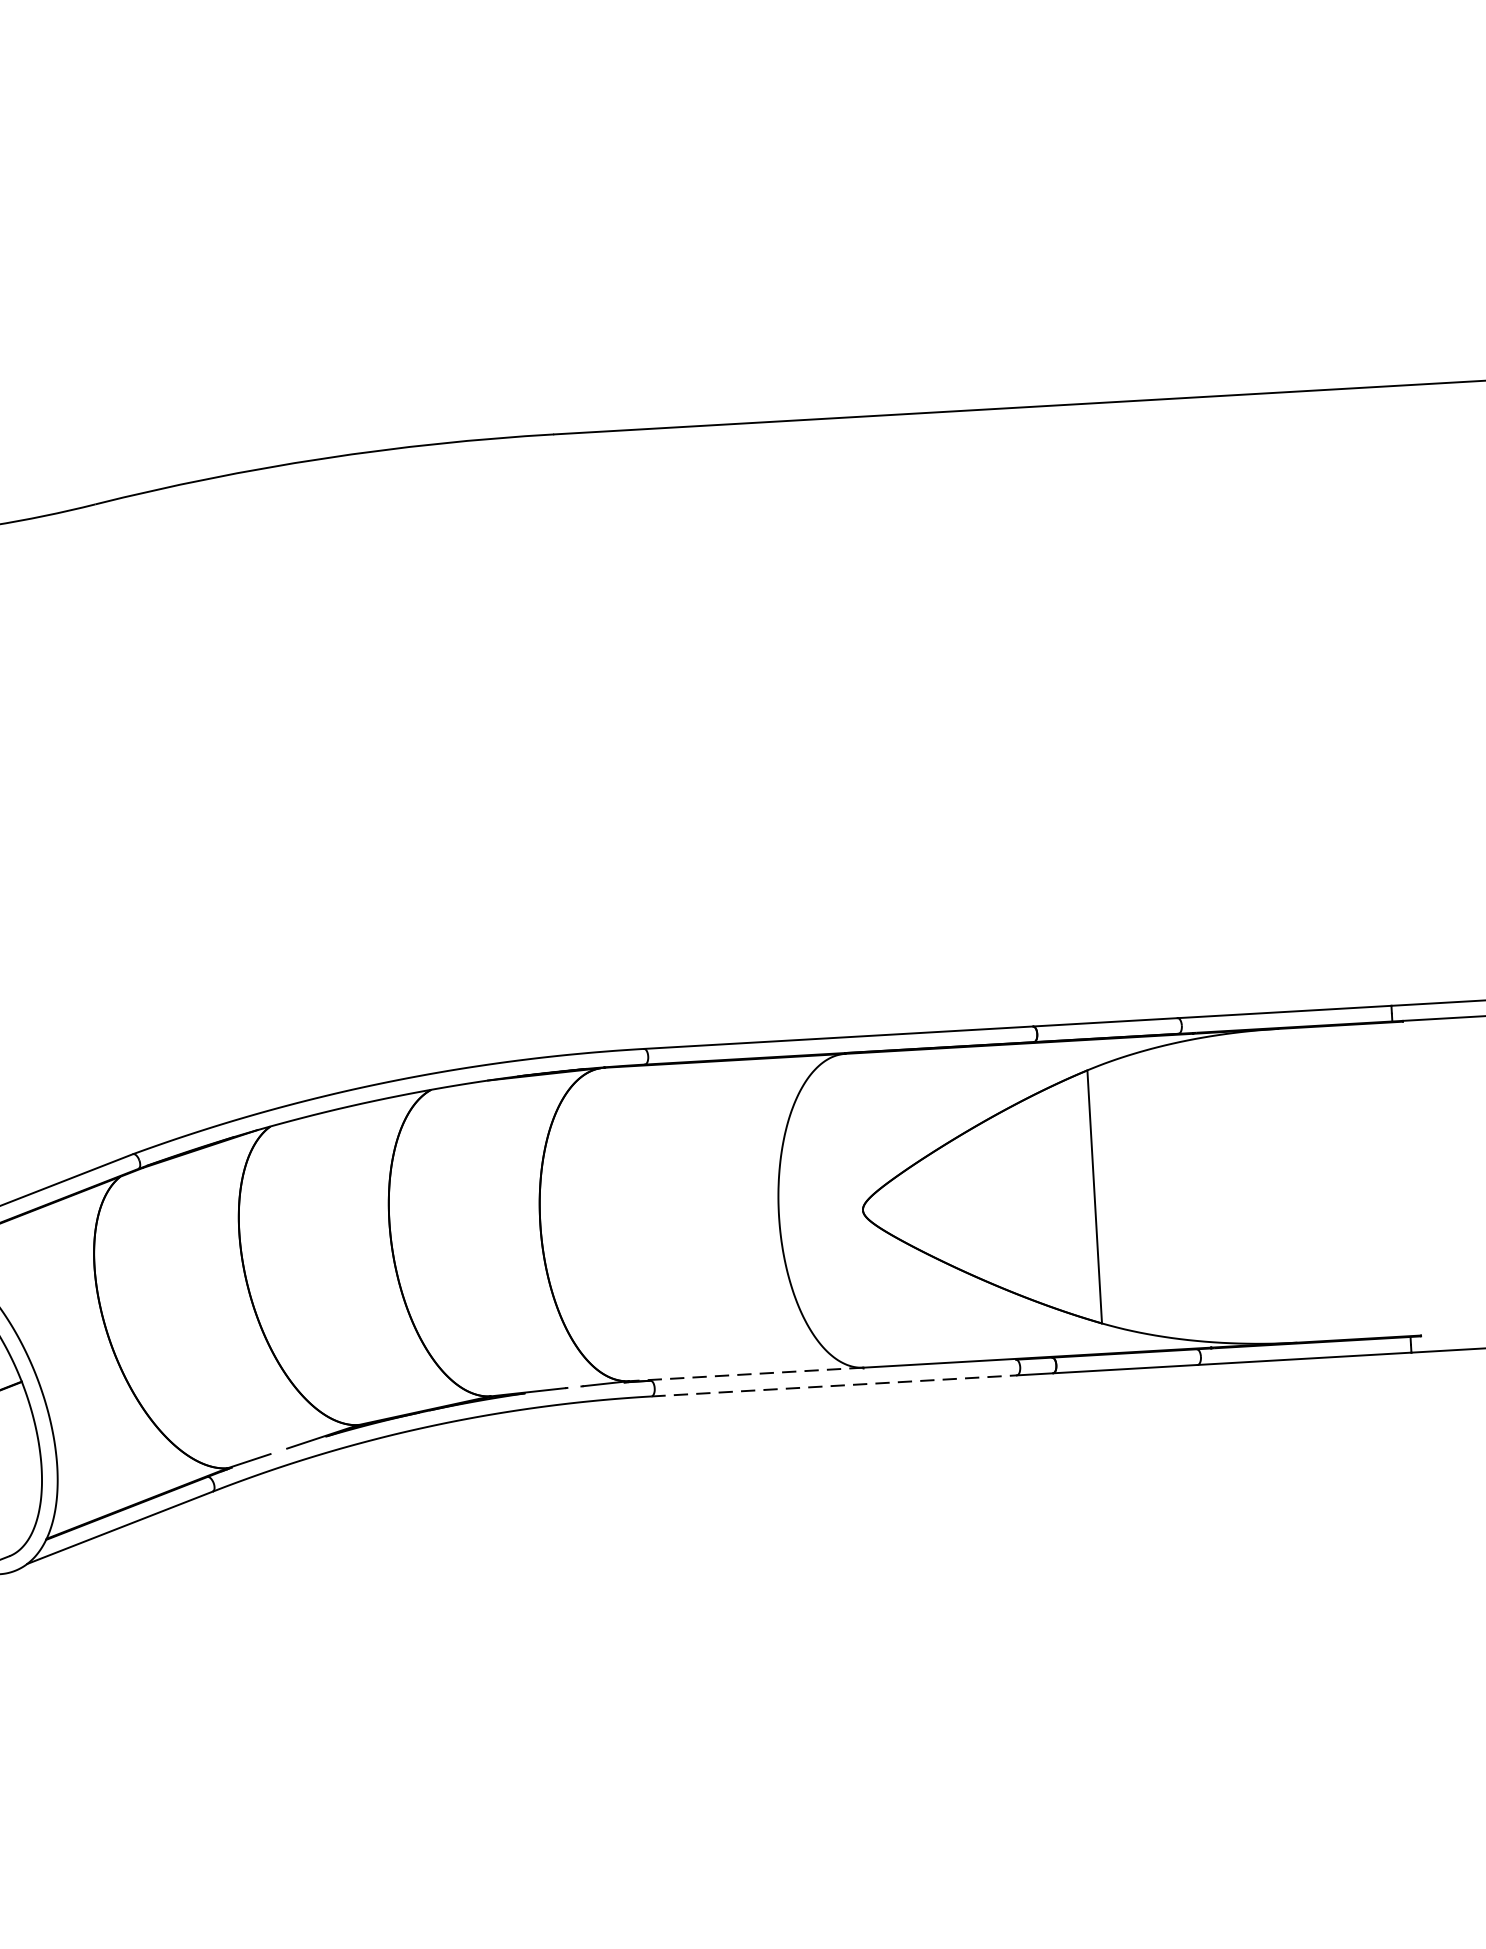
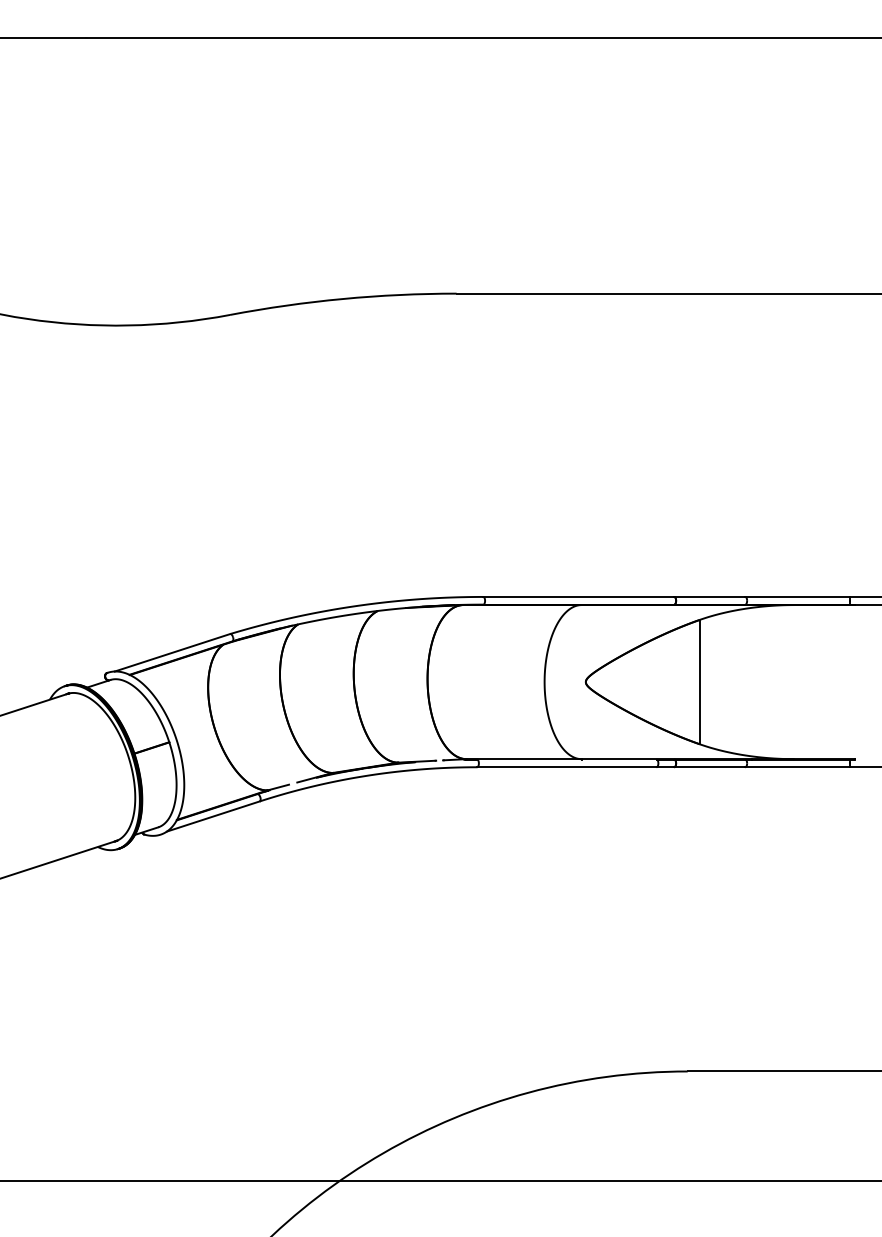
line: (747, 1375) -> (524, 759), dashed -> solid
line: (833, 1386) -> (566, 767), dashed -> solid

